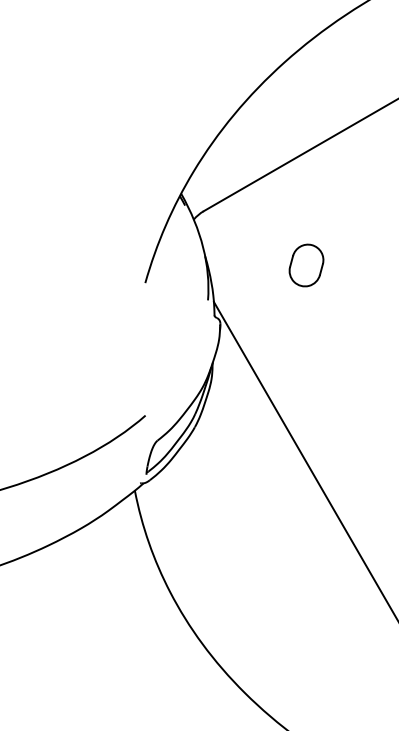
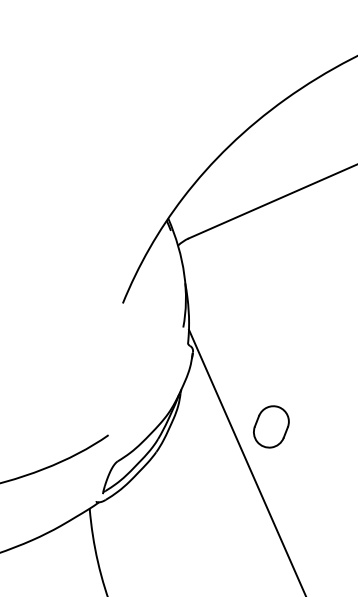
part: (306, 265) -> (271, 426), moved

